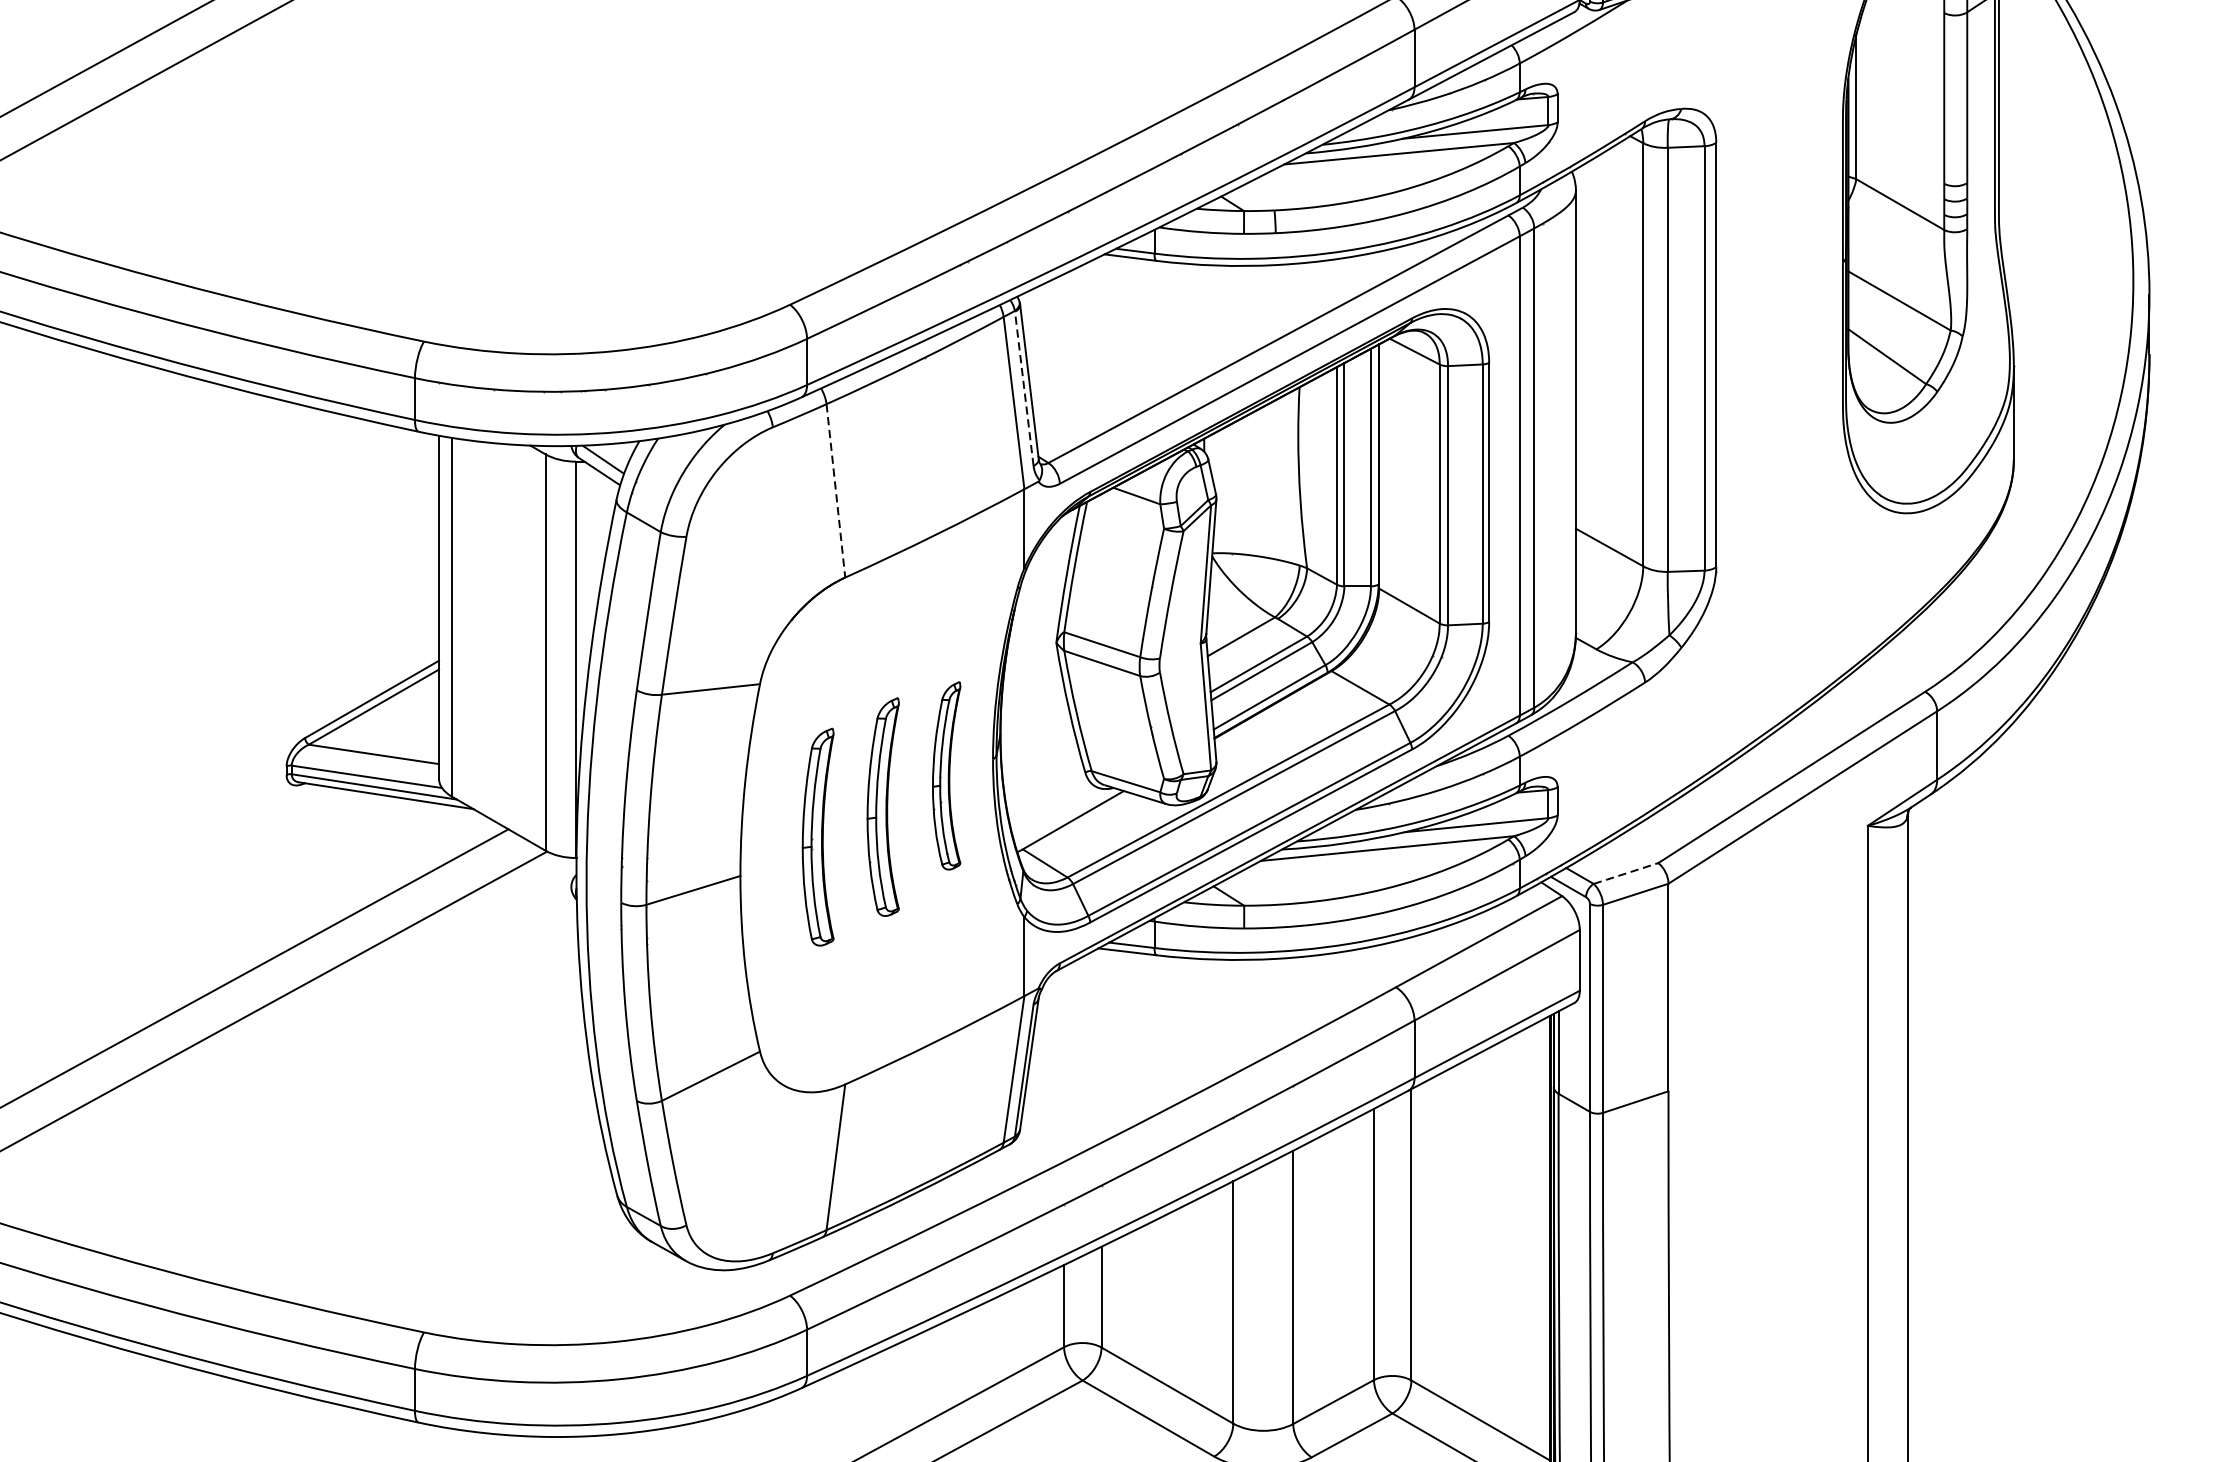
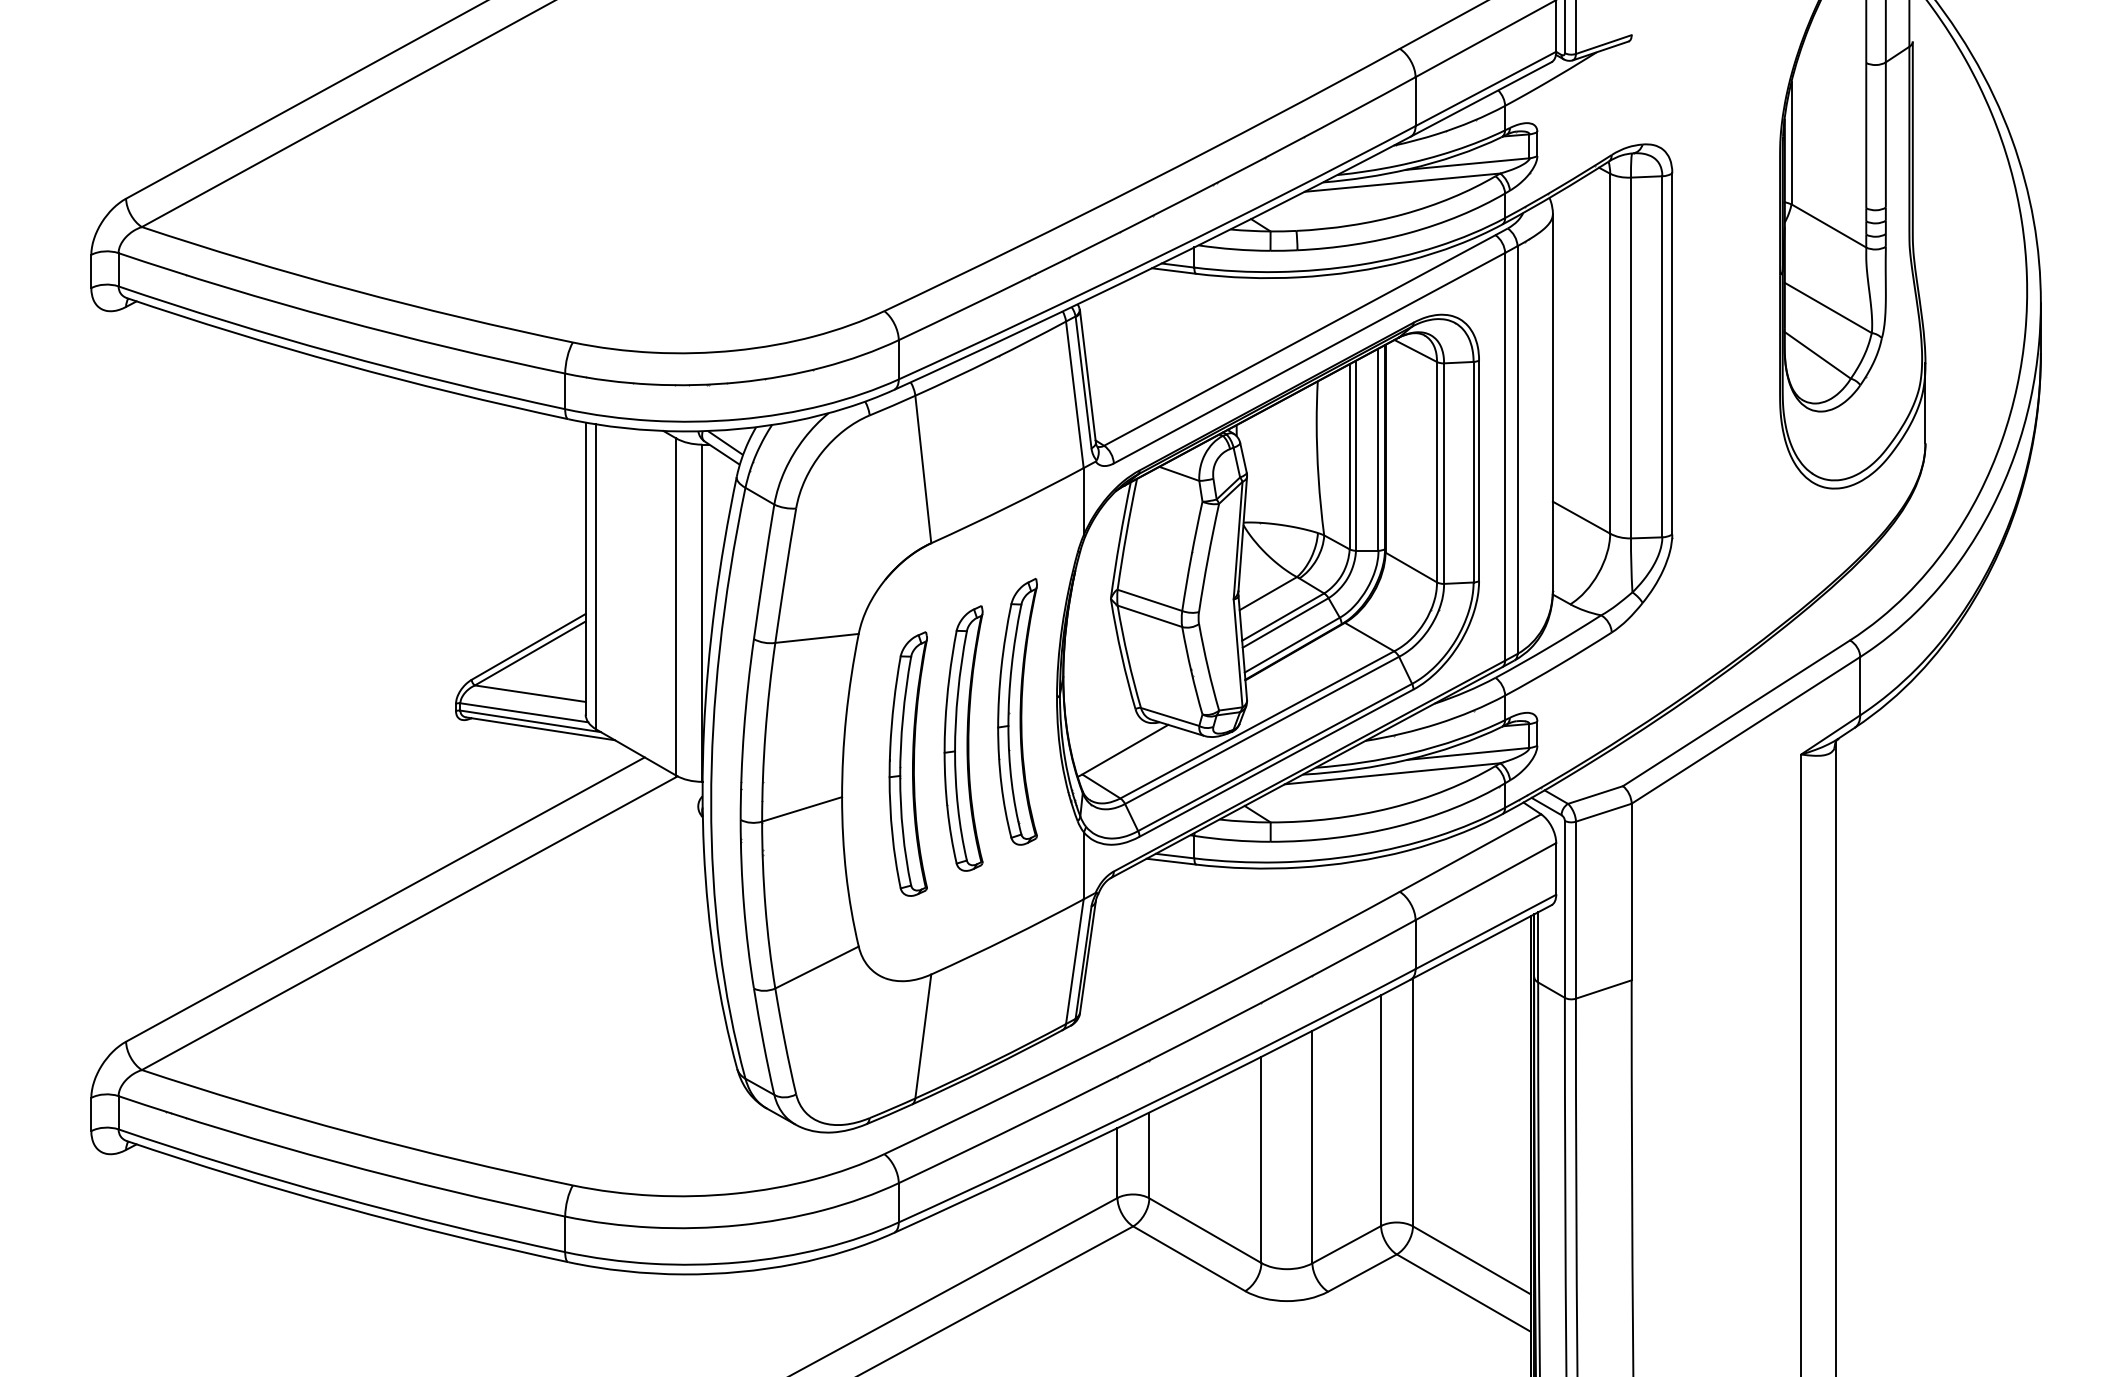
line: (1024, 388) -> (1083, 382), dashed -> solid
line: (836, 490) -> (923, 469), dashed -> solid
part: (946, 775) -> (1017, 711), size x1.67
part: (883, 807) -> (963, 738), size x1.43
part: (817, 836) -> (907, 763), size x1.43
line: (1625, 874) -> (1595, 795), dashed -> solid

